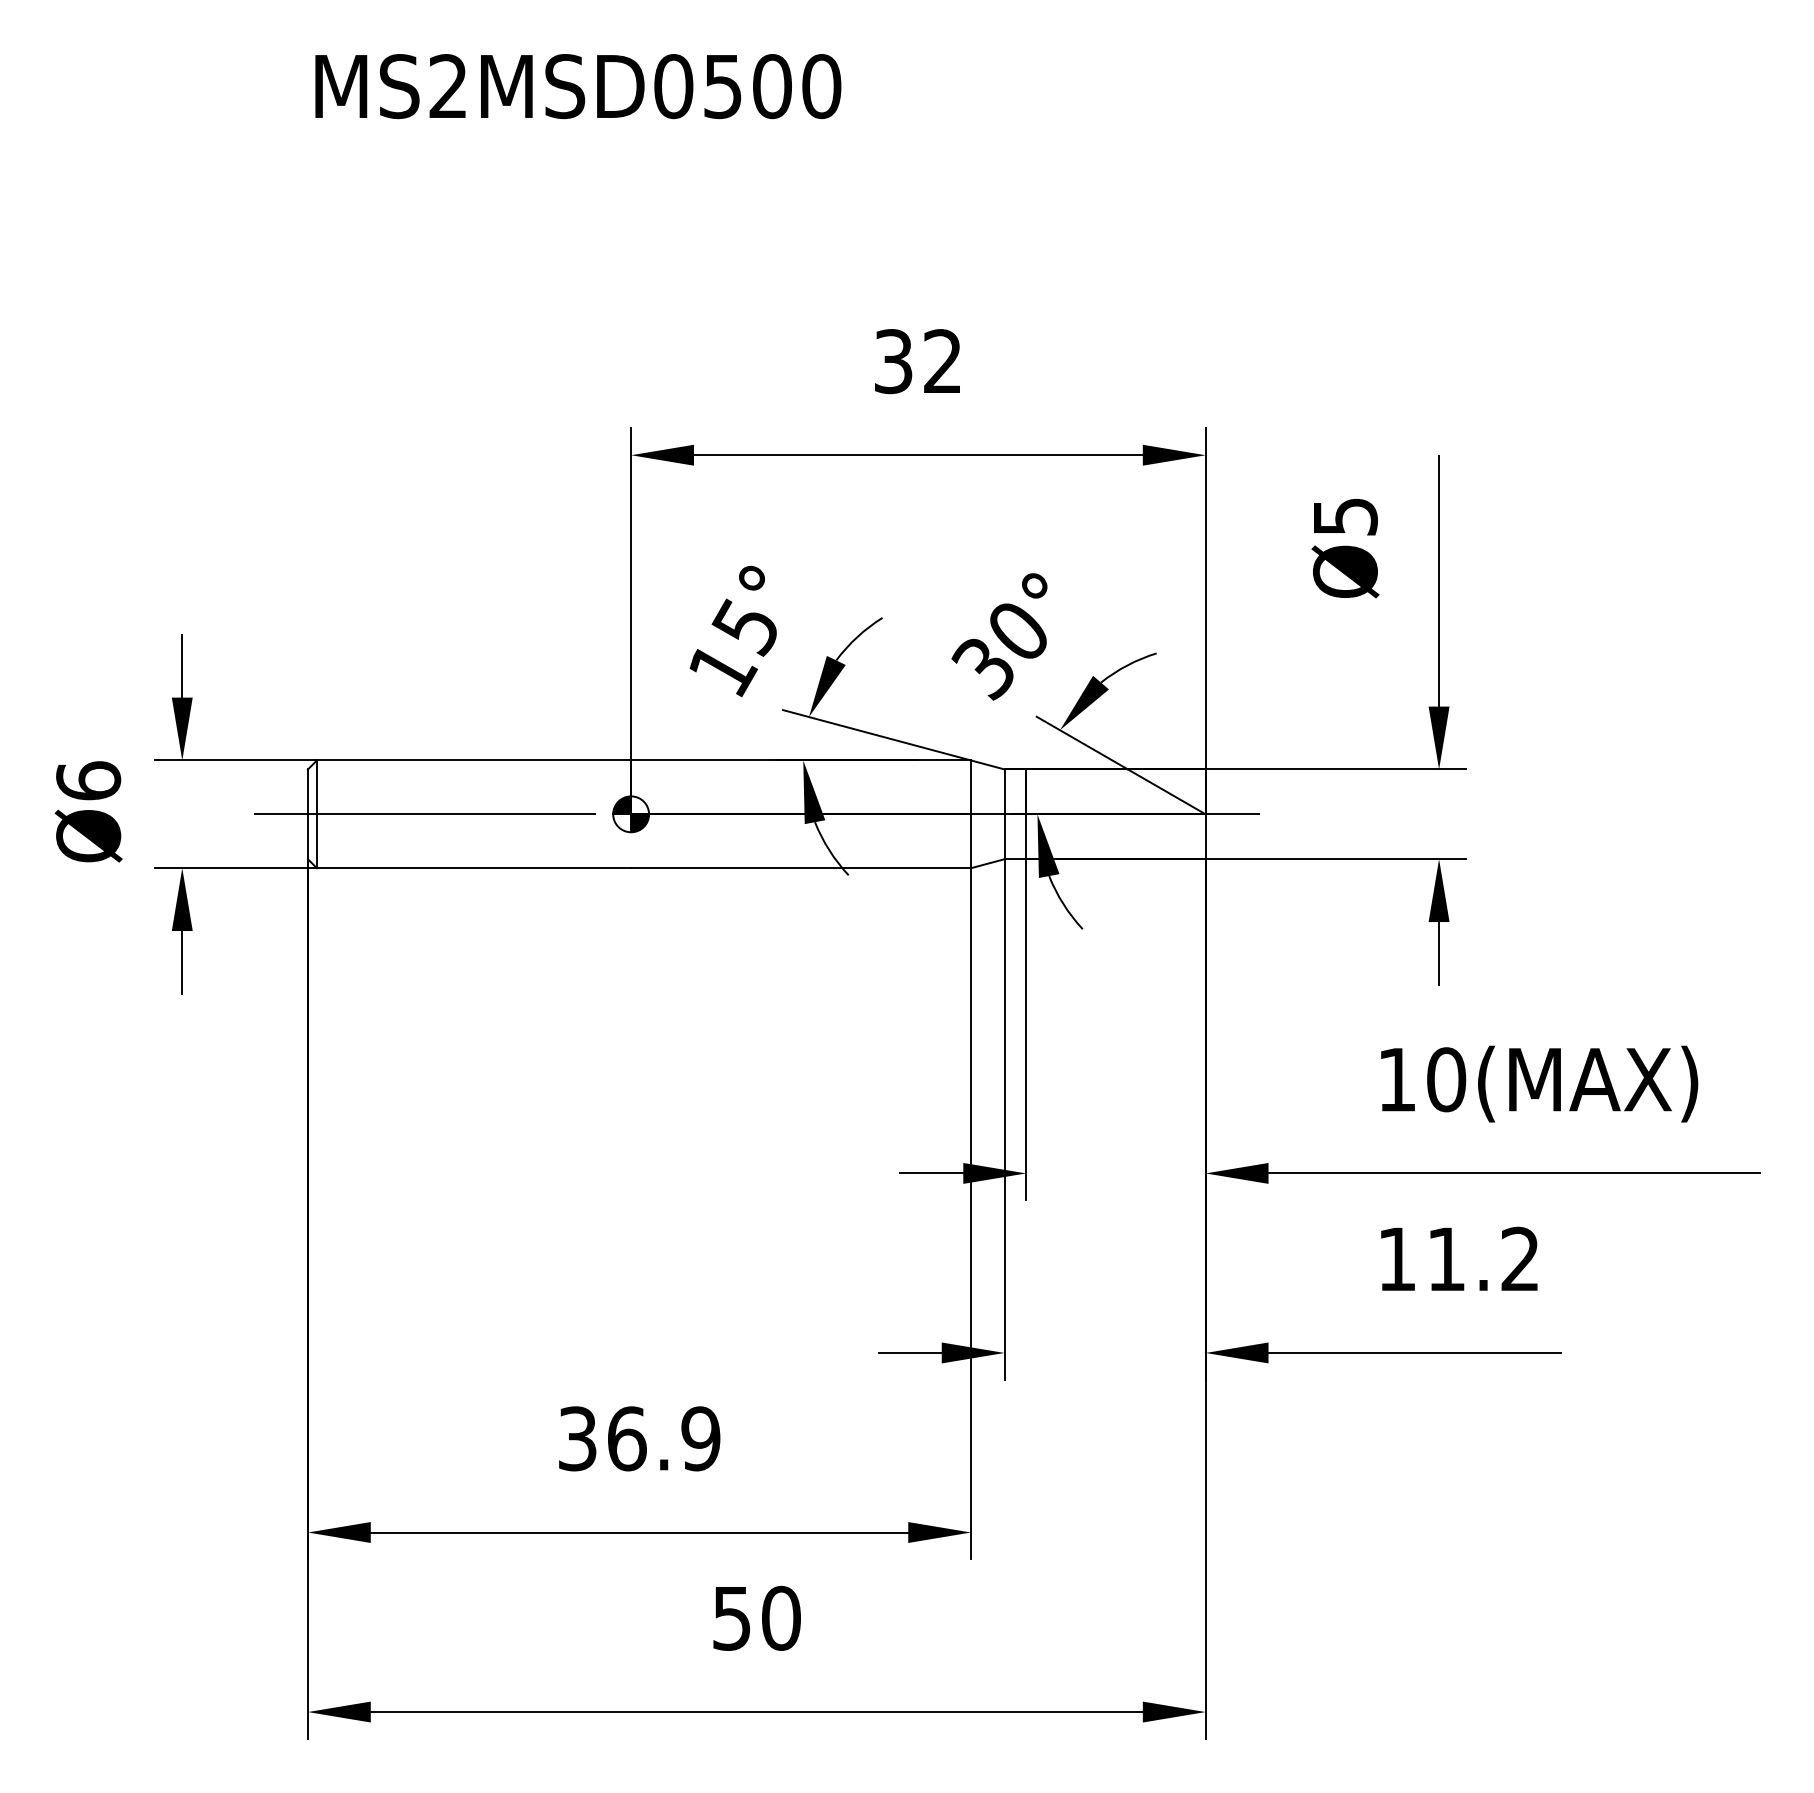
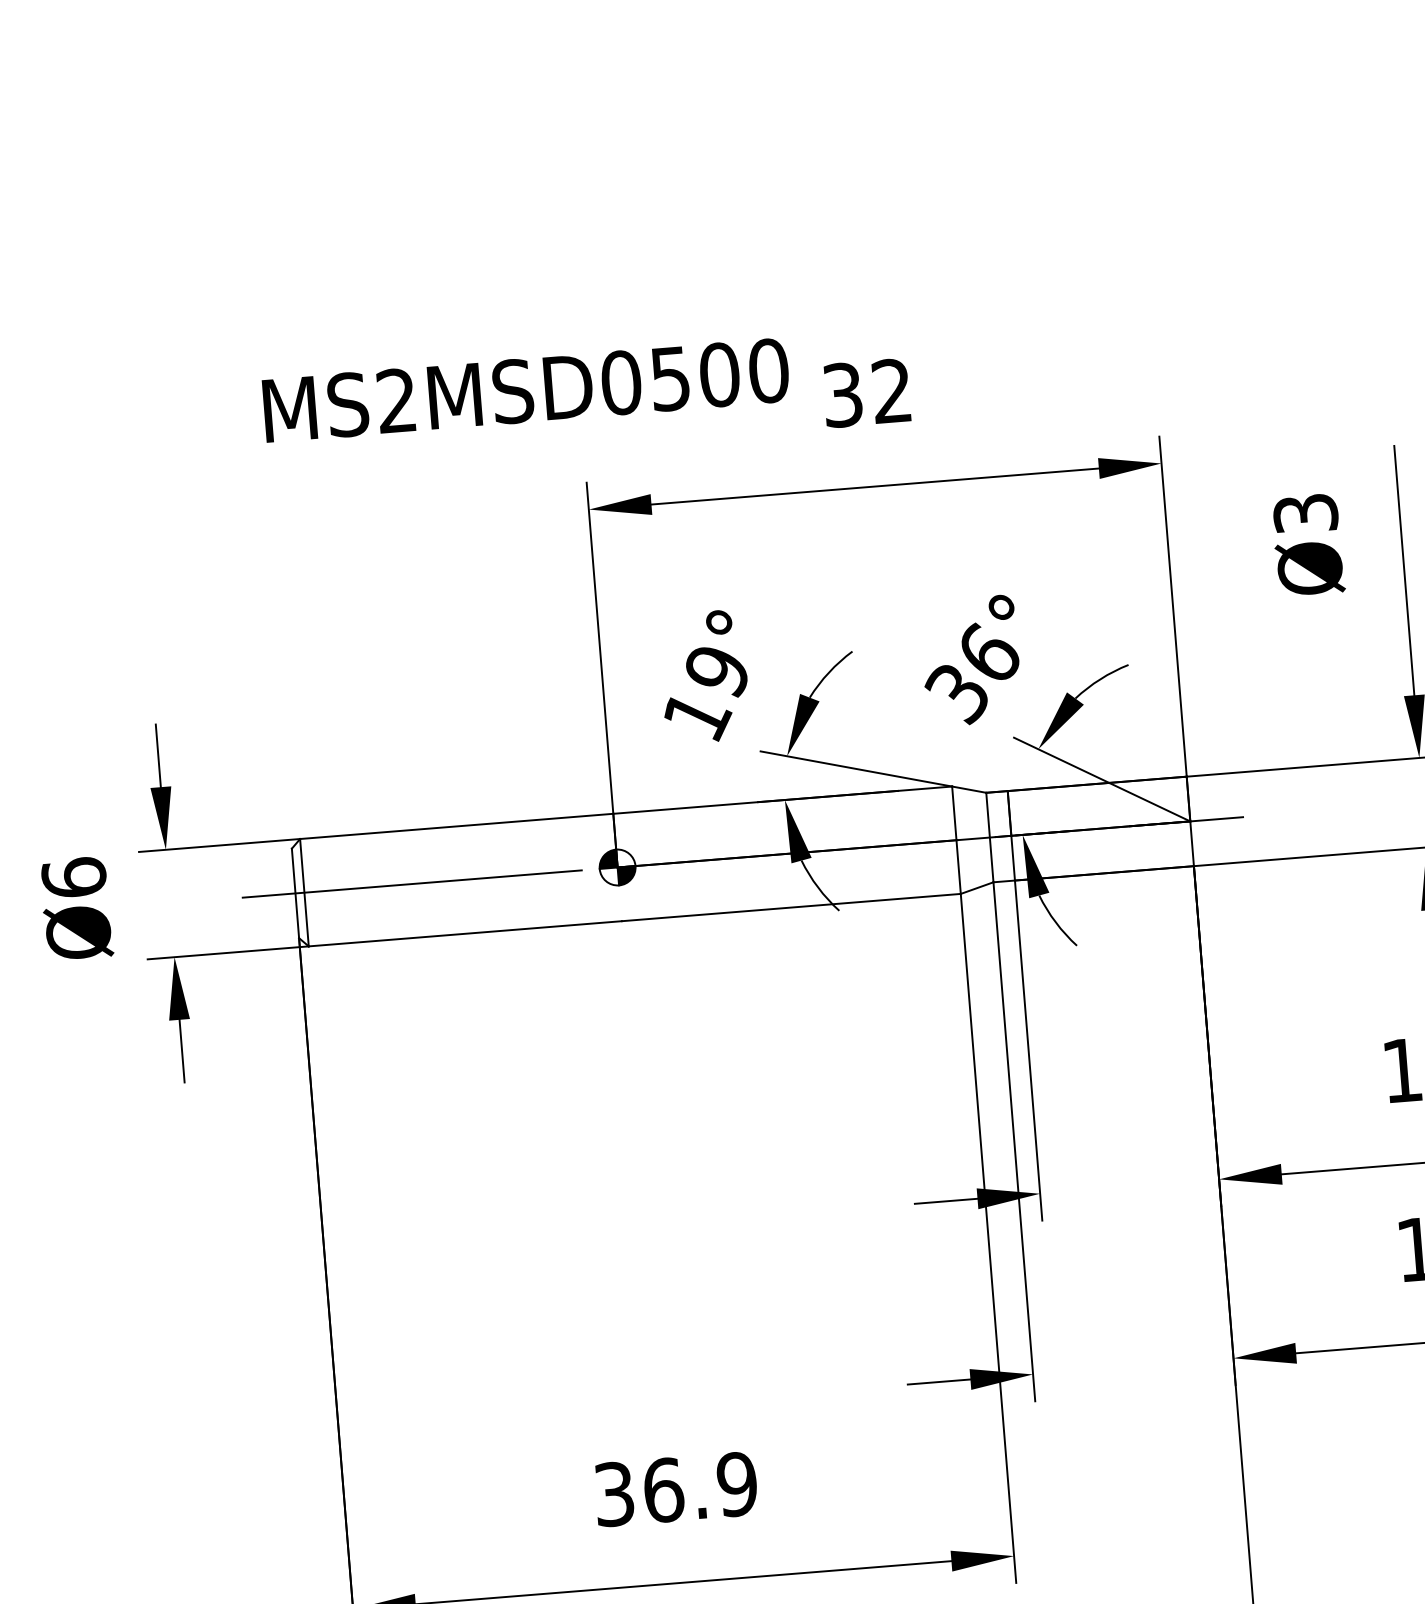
text: (578, 86) -> (526, 390), moved
text: (1344, 516) -> (1304, 513), Ø5 -> Ø3
text: (743, 627) -> (714, 672), 15° -> 19°
text: (1019, 628) -> (989, 651), 30° -> 36°

